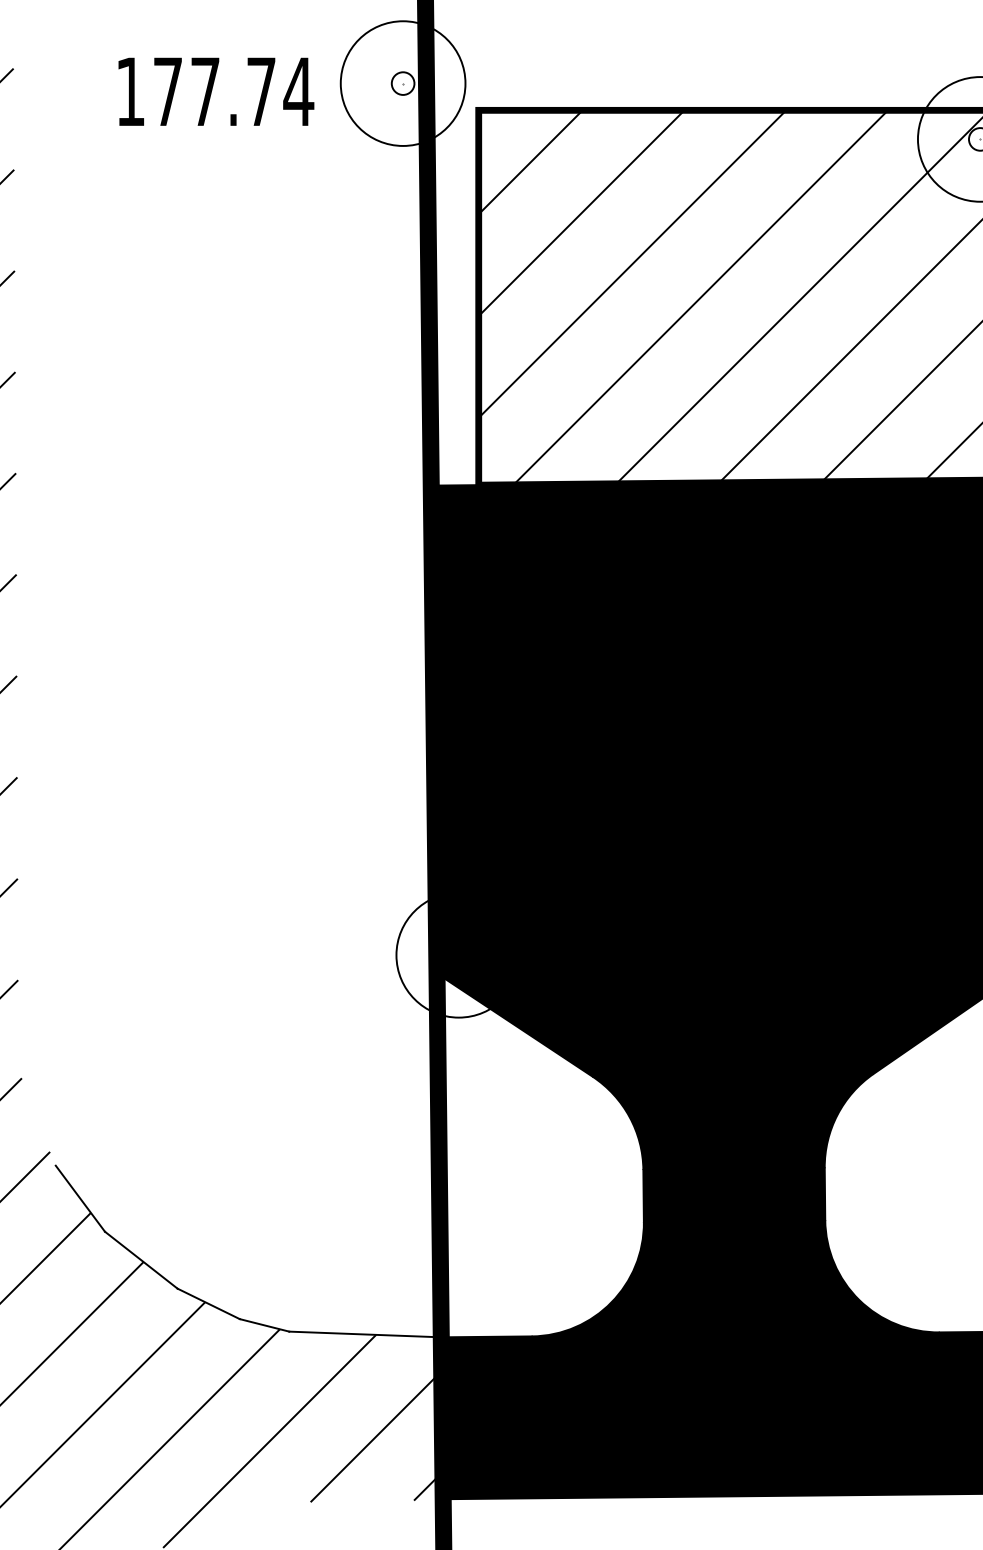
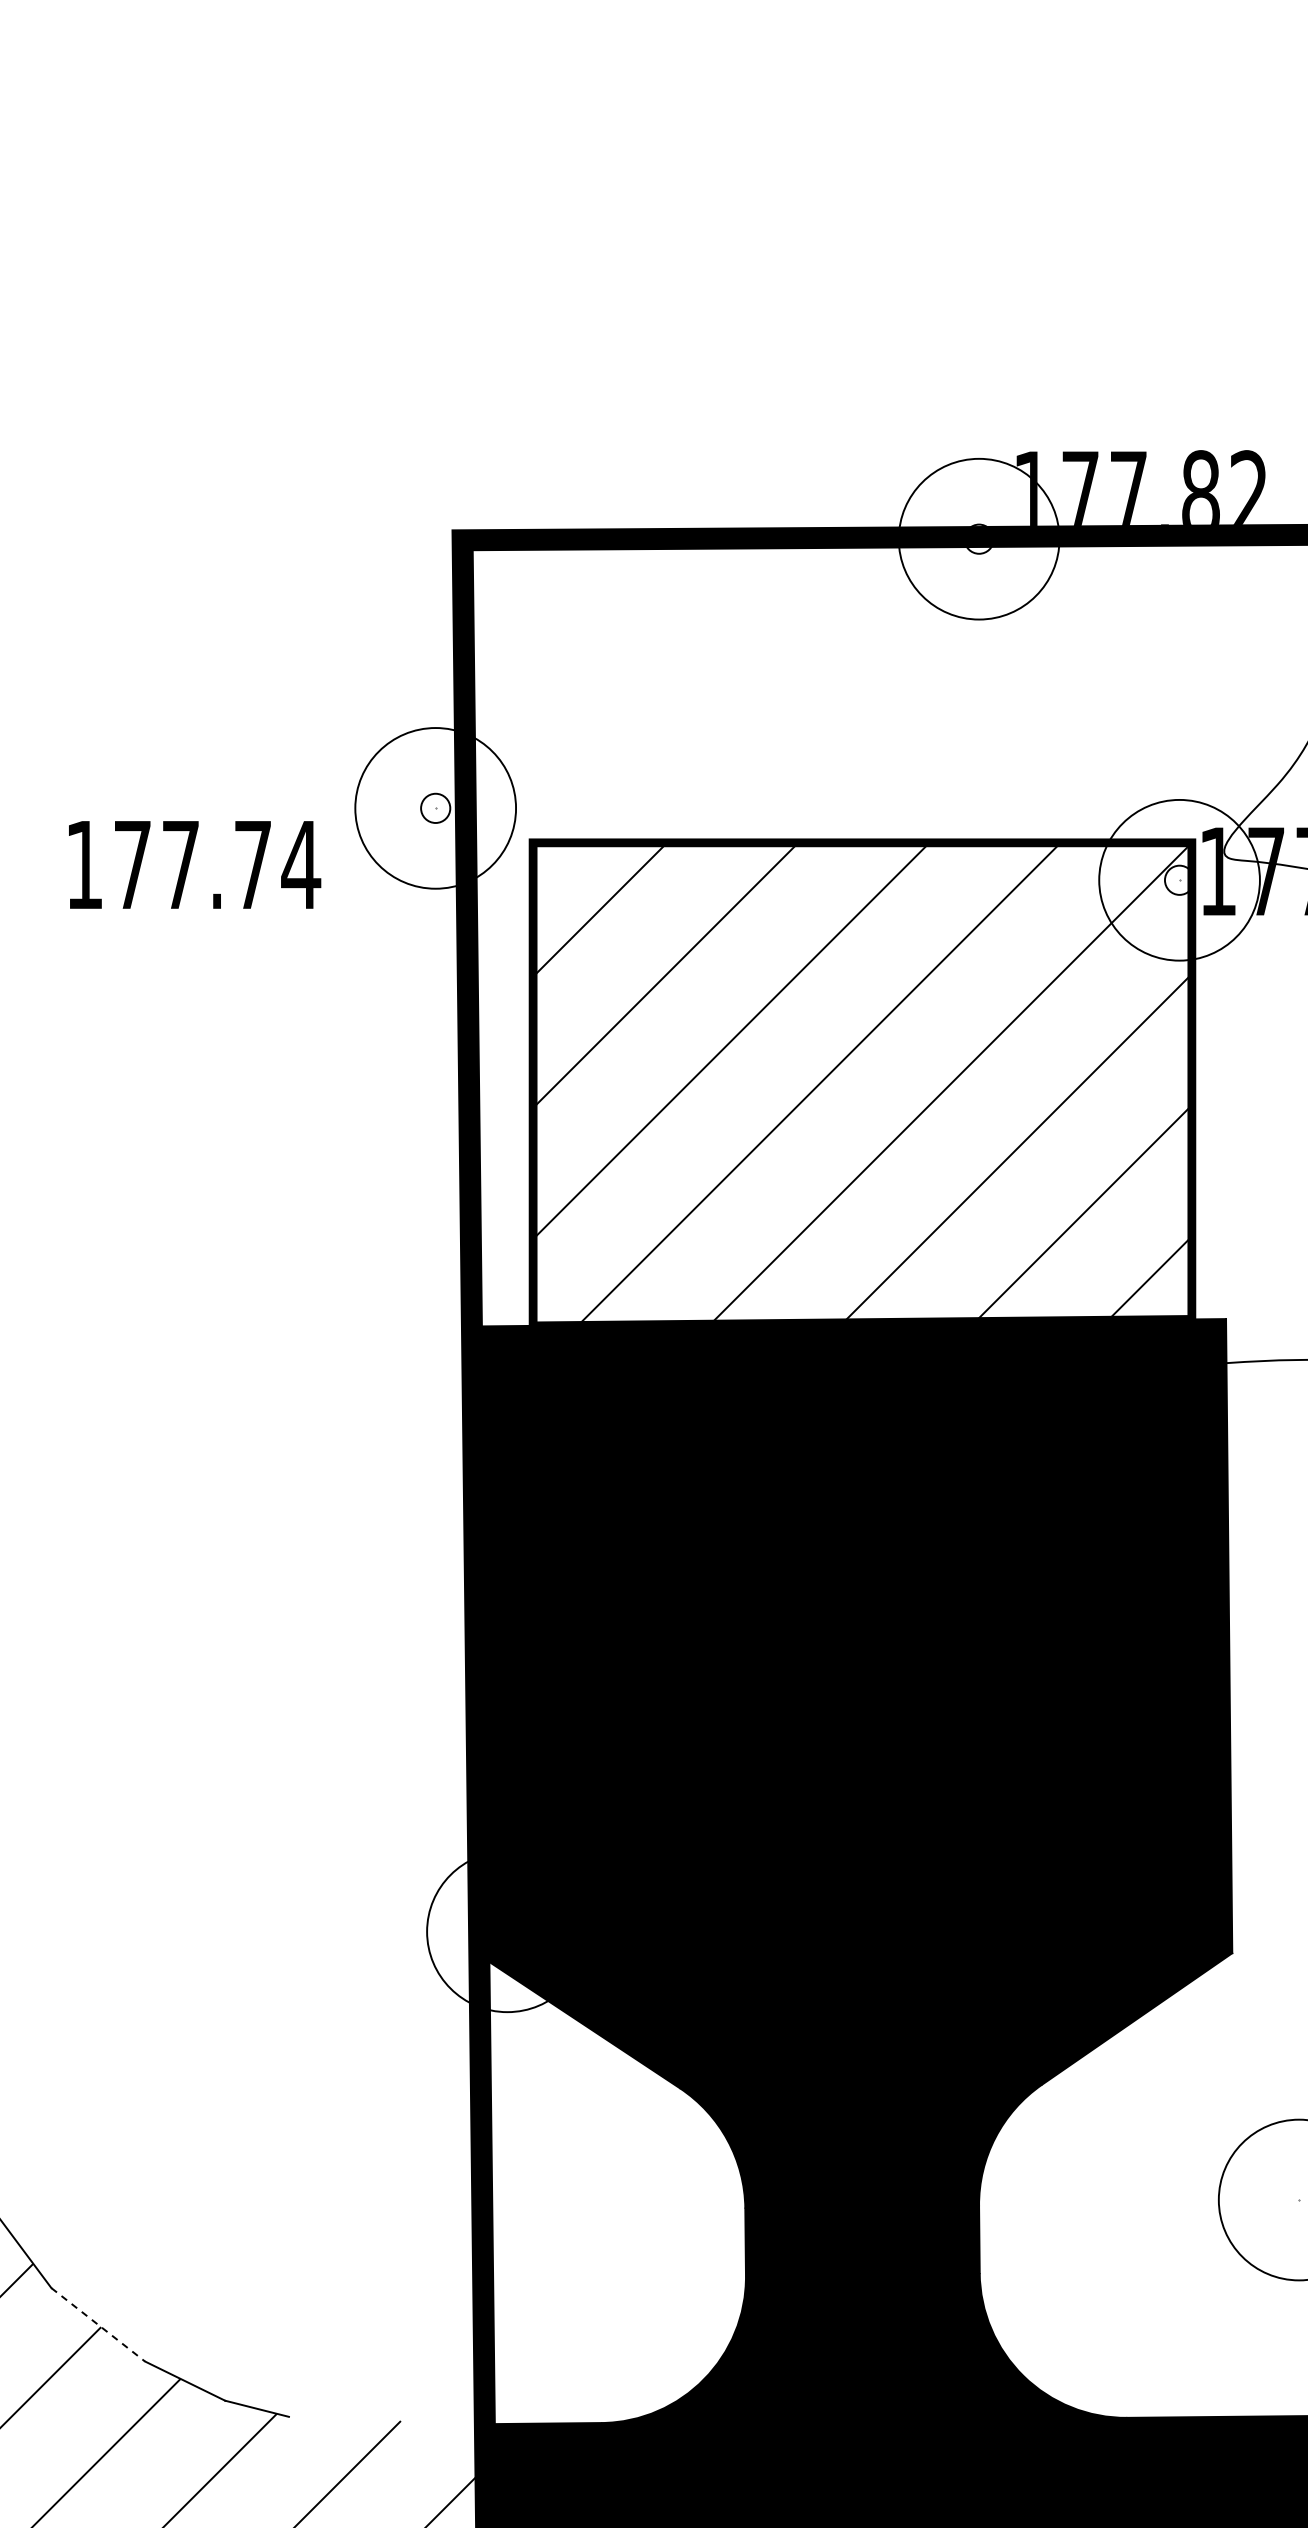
text: (216, 91) -> (195, 864), moved
line: (141, 1260) -> (98, 2325), solid -> dashed
line: (364, 1334) -> (386, 2420), removed

